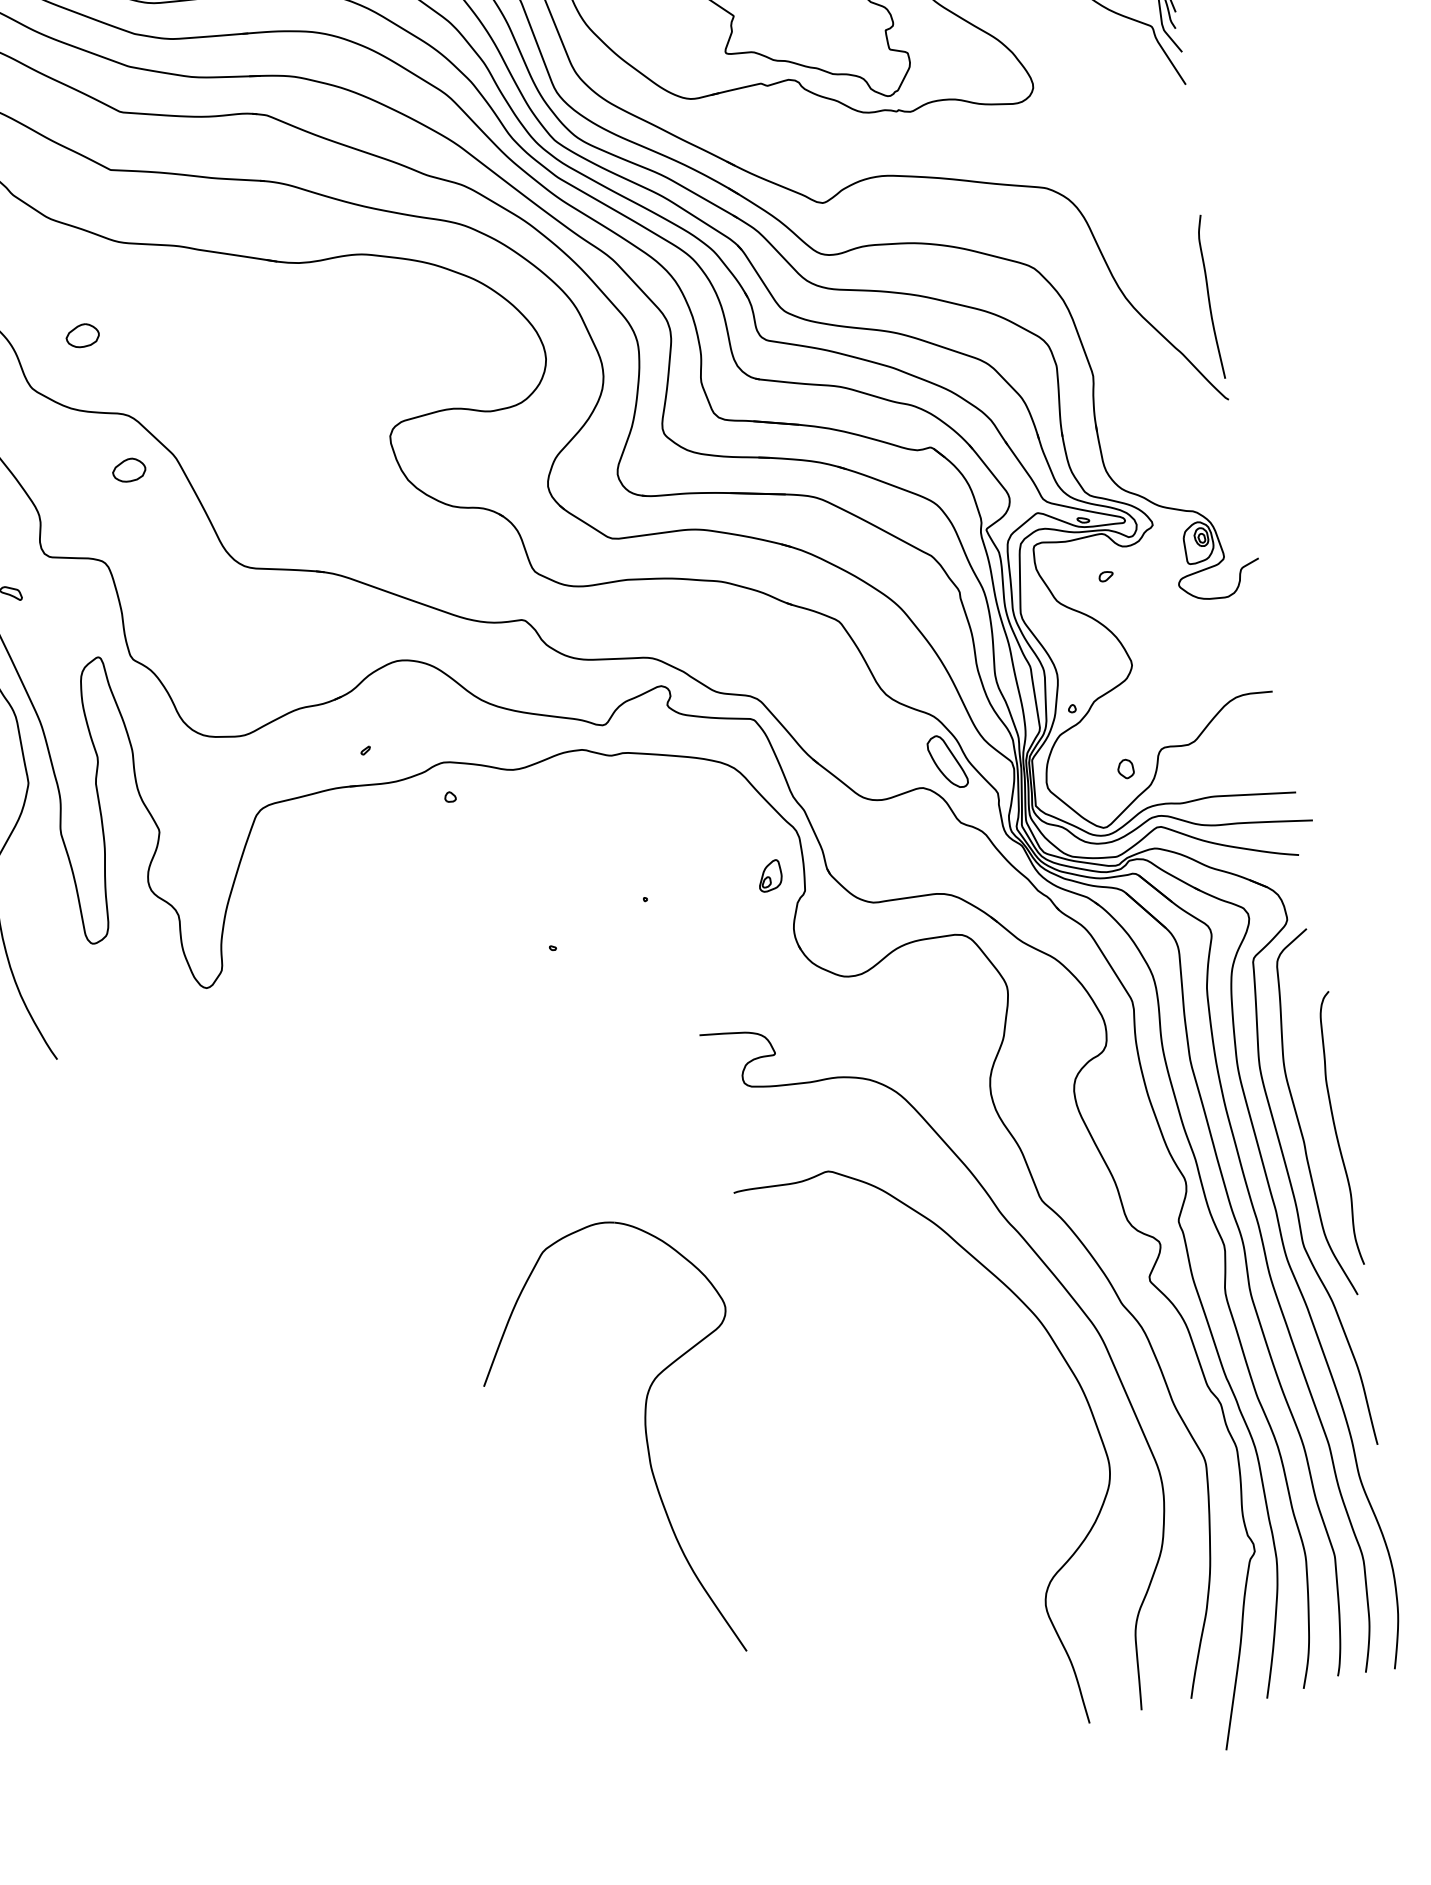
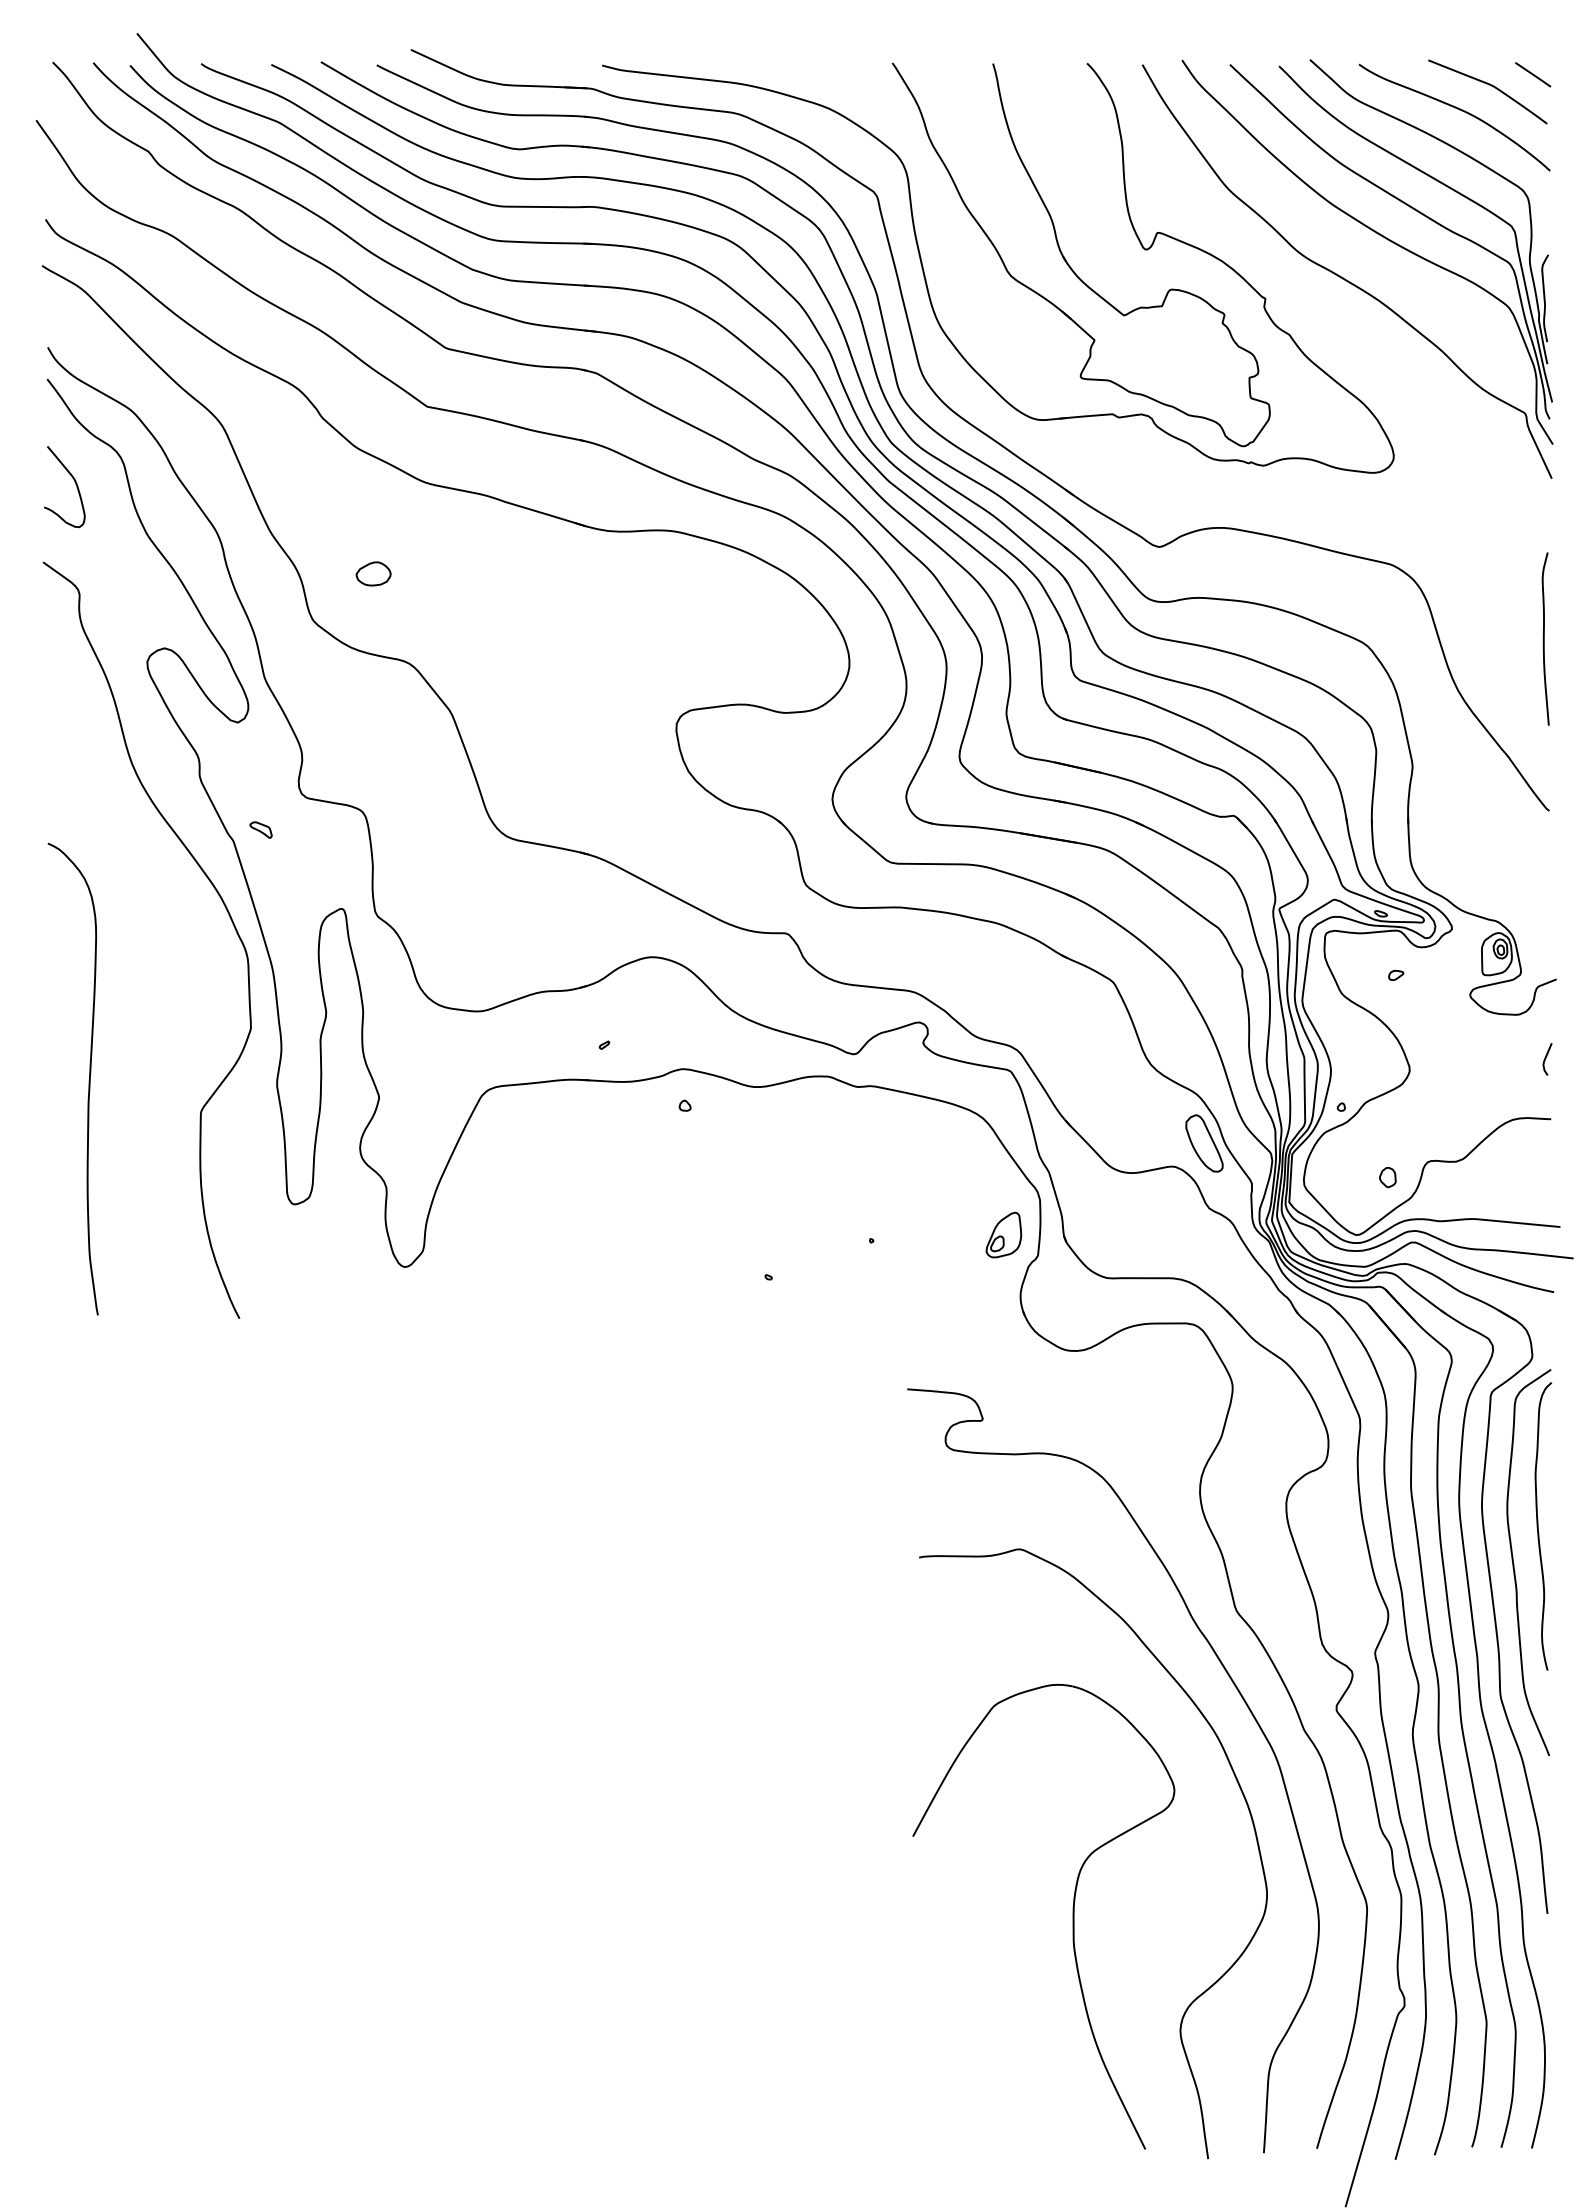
curve: (1209, 296) -> (1544, 638), moved
part: (128, 469) -> (401, 719), removed
line: (1259, 634) -> (1546, 1058), added
part: (769, 875) -> (1003, 1234), size x1.43
curve: (1336, 1129) -> (1538, 1526), moved
part: (645, 1440) -> (1072, 1916), moved

